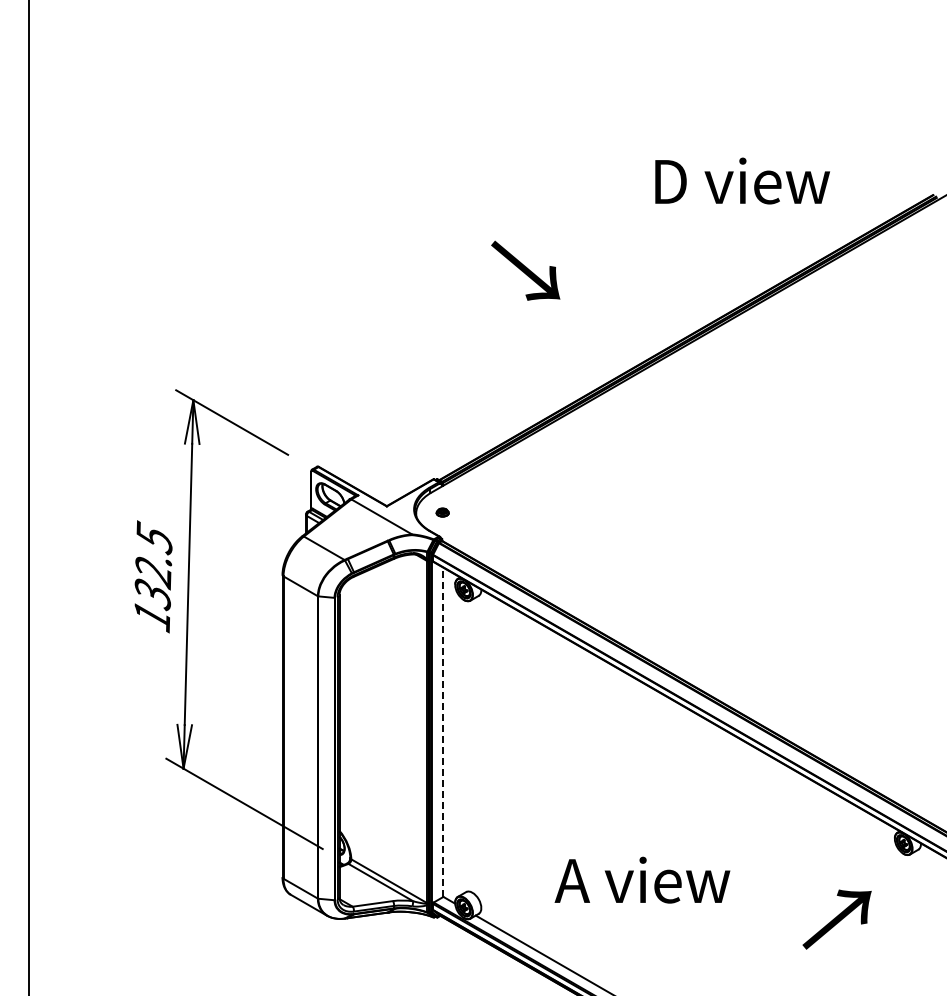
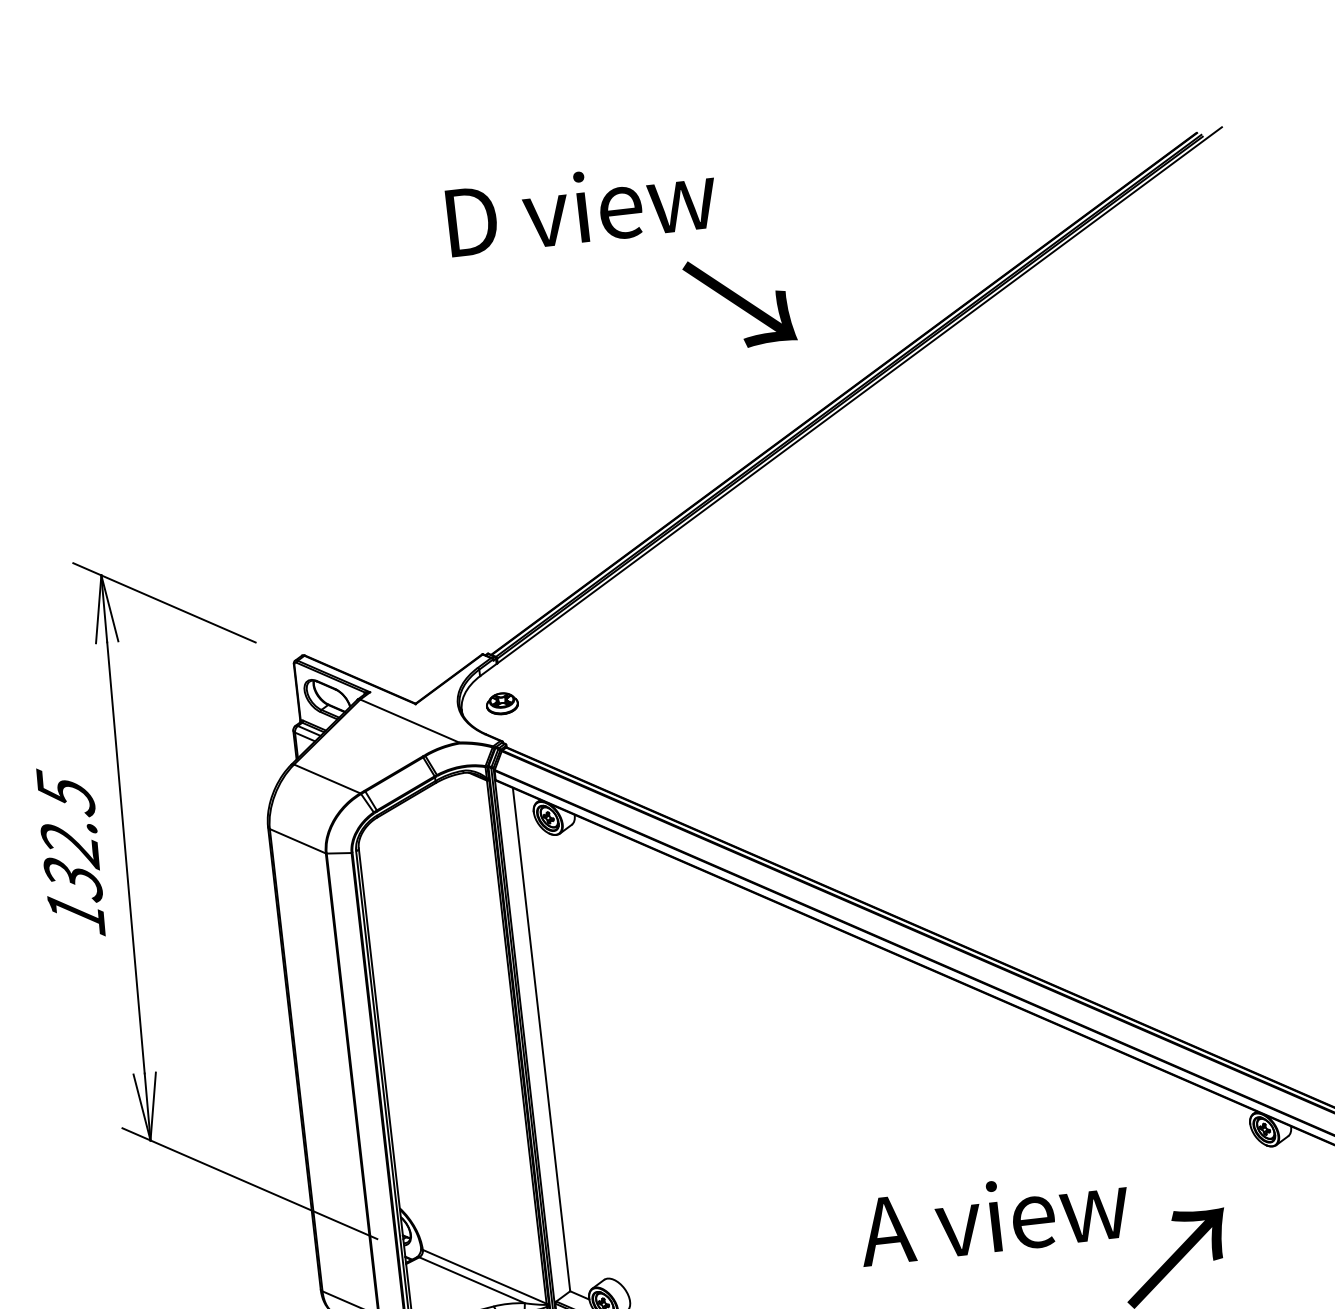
text: (742, 180) -> (581, 206), moved
text: (525, 270) -> (739, 301), moved
part: (442, 512) -> (501, 703), size x1.67
line: (443, 732) -> (541, 1039), dashed -> solid
text: (642, 879) -> (993, 1216), moved

